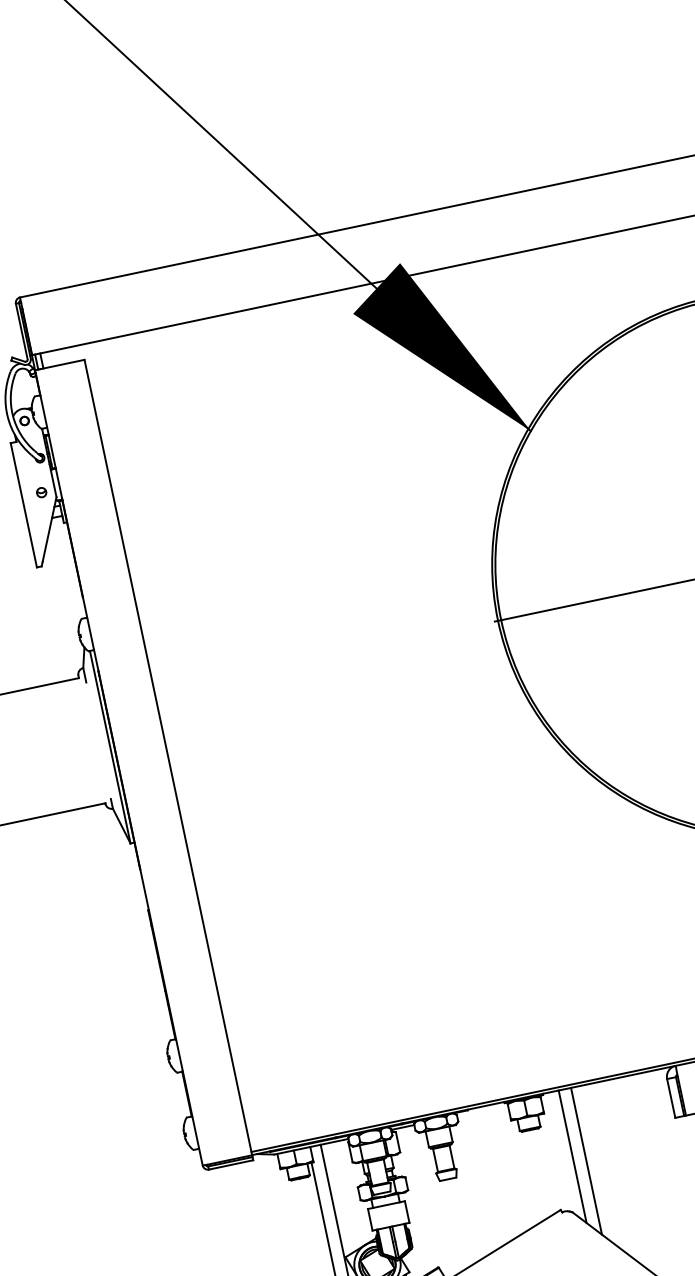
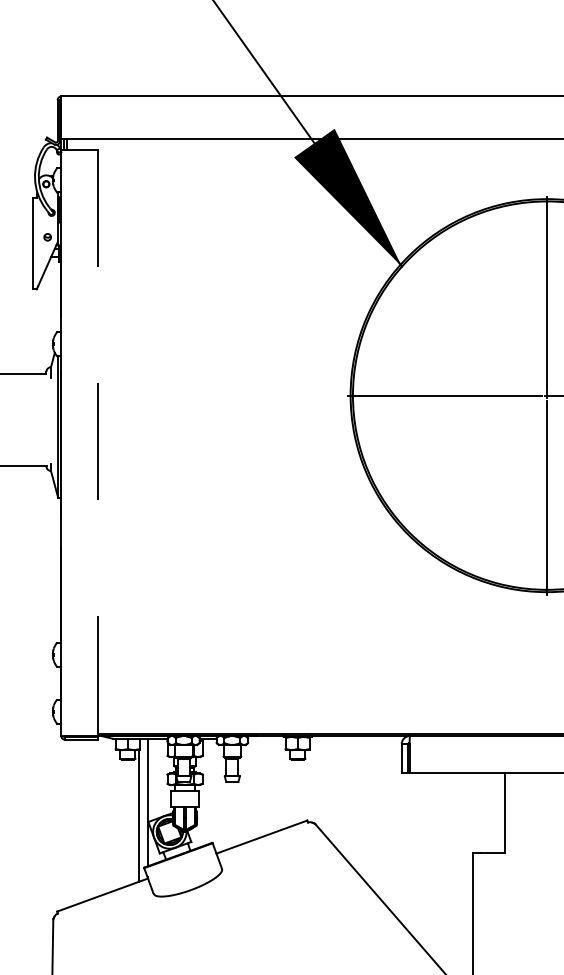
line: (168, 758) -> (97, 443), solid -> dashed
line: (572, 1156) -> (323, 784), removed
line: (586, 1160) -> (332, 789), removed

